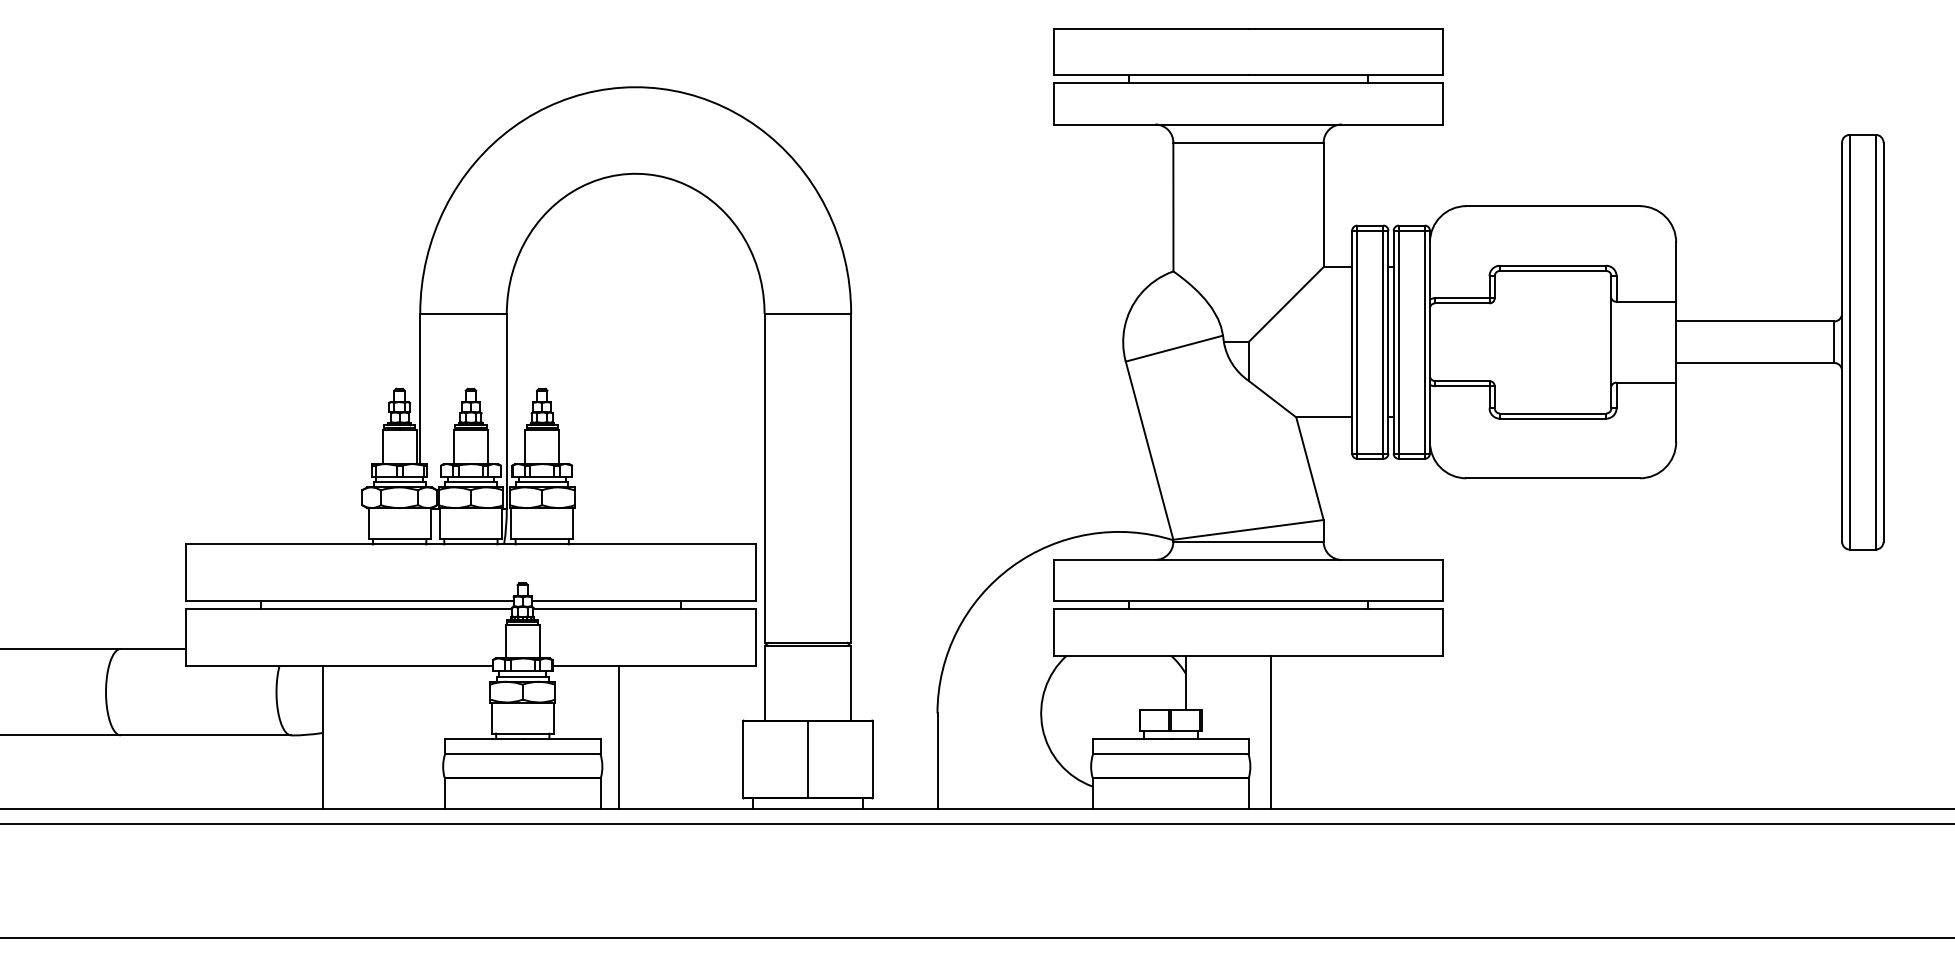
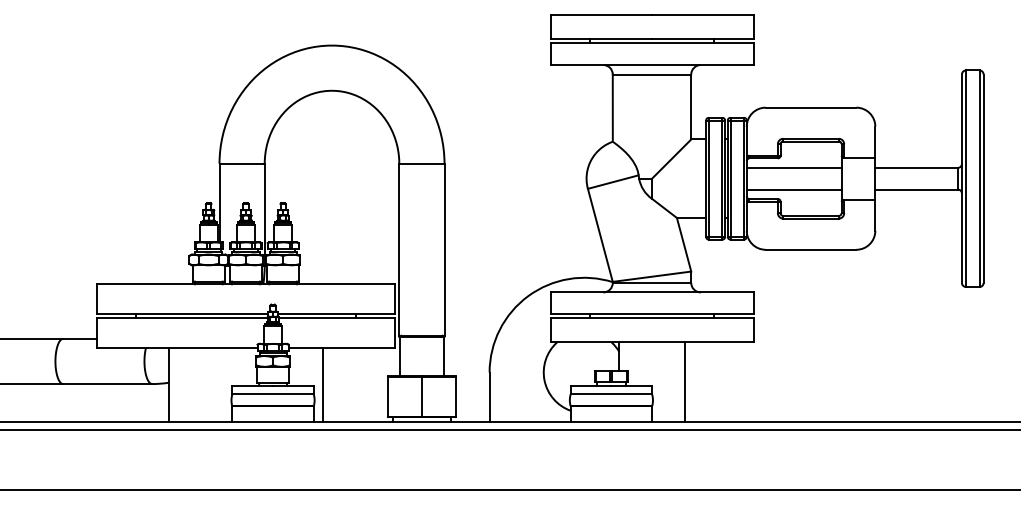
line: (1519, 320) -> (793, 167), added
line: (1519, 362) -> (793, 189), added
line: (1270, 732) -> (684, 382), moved

